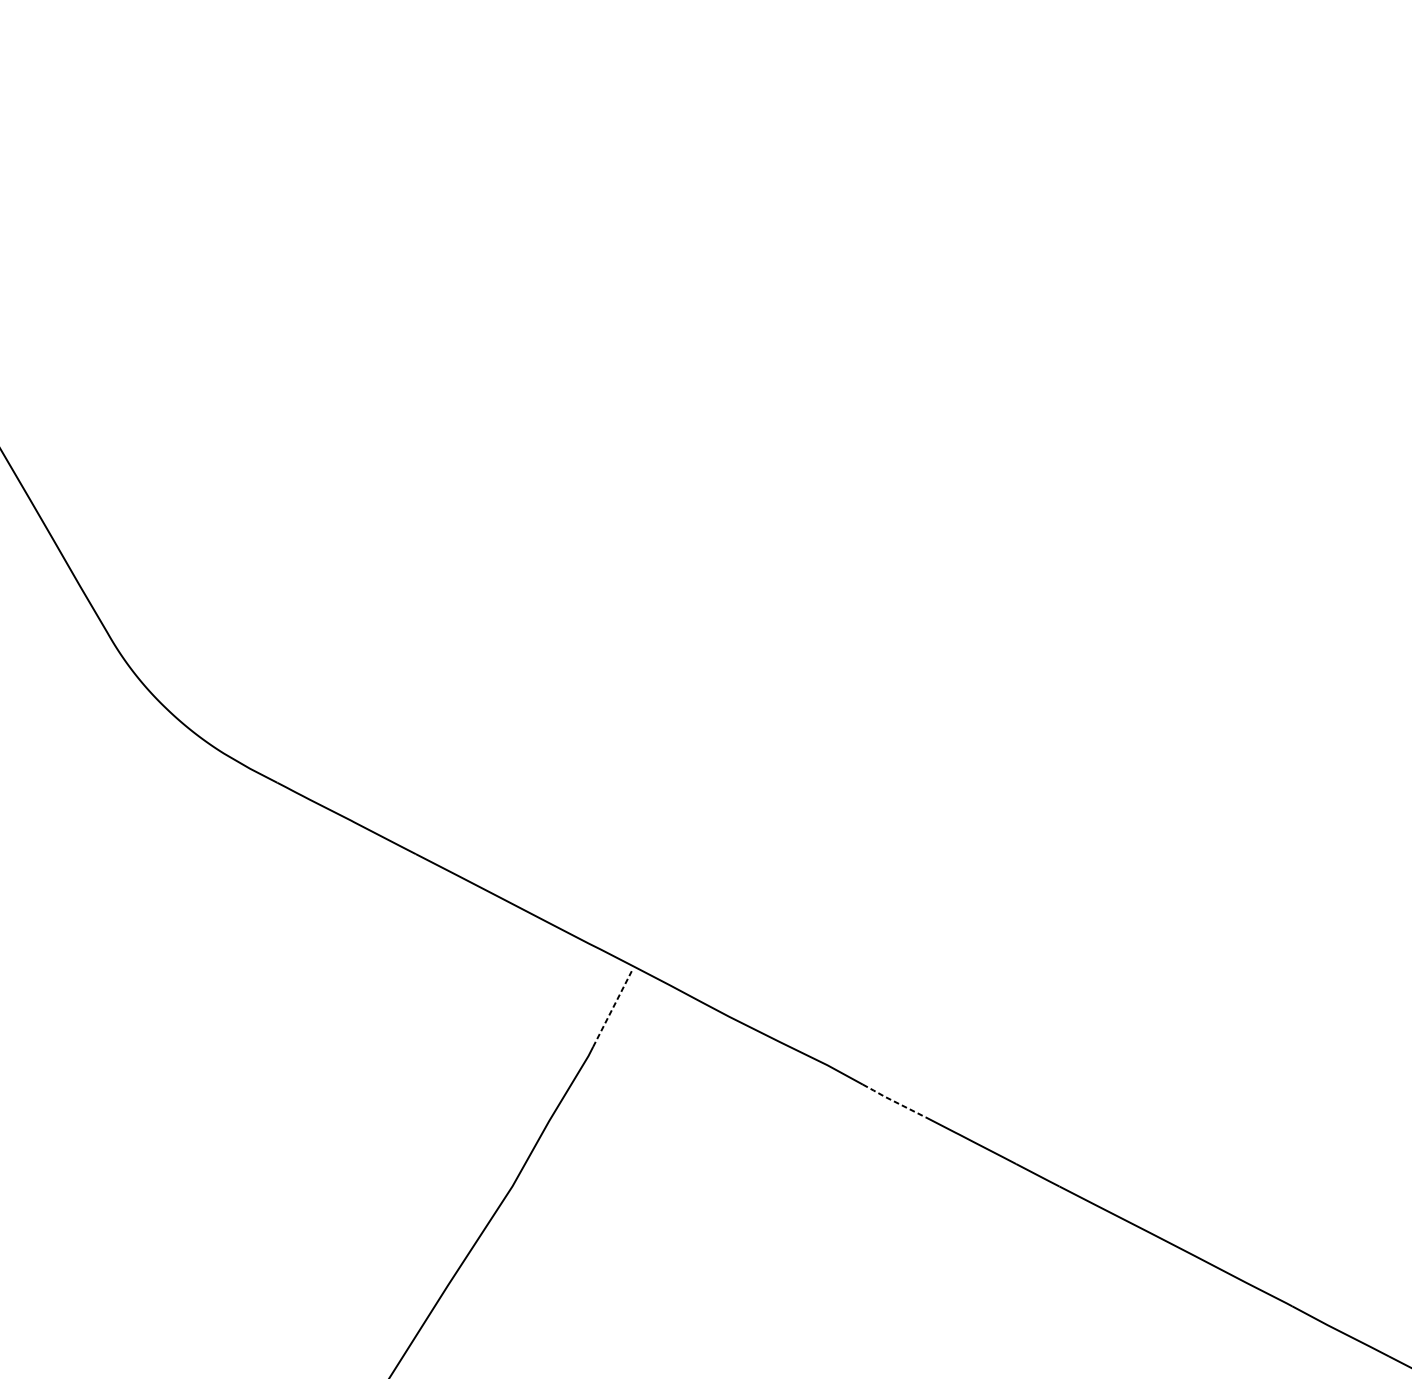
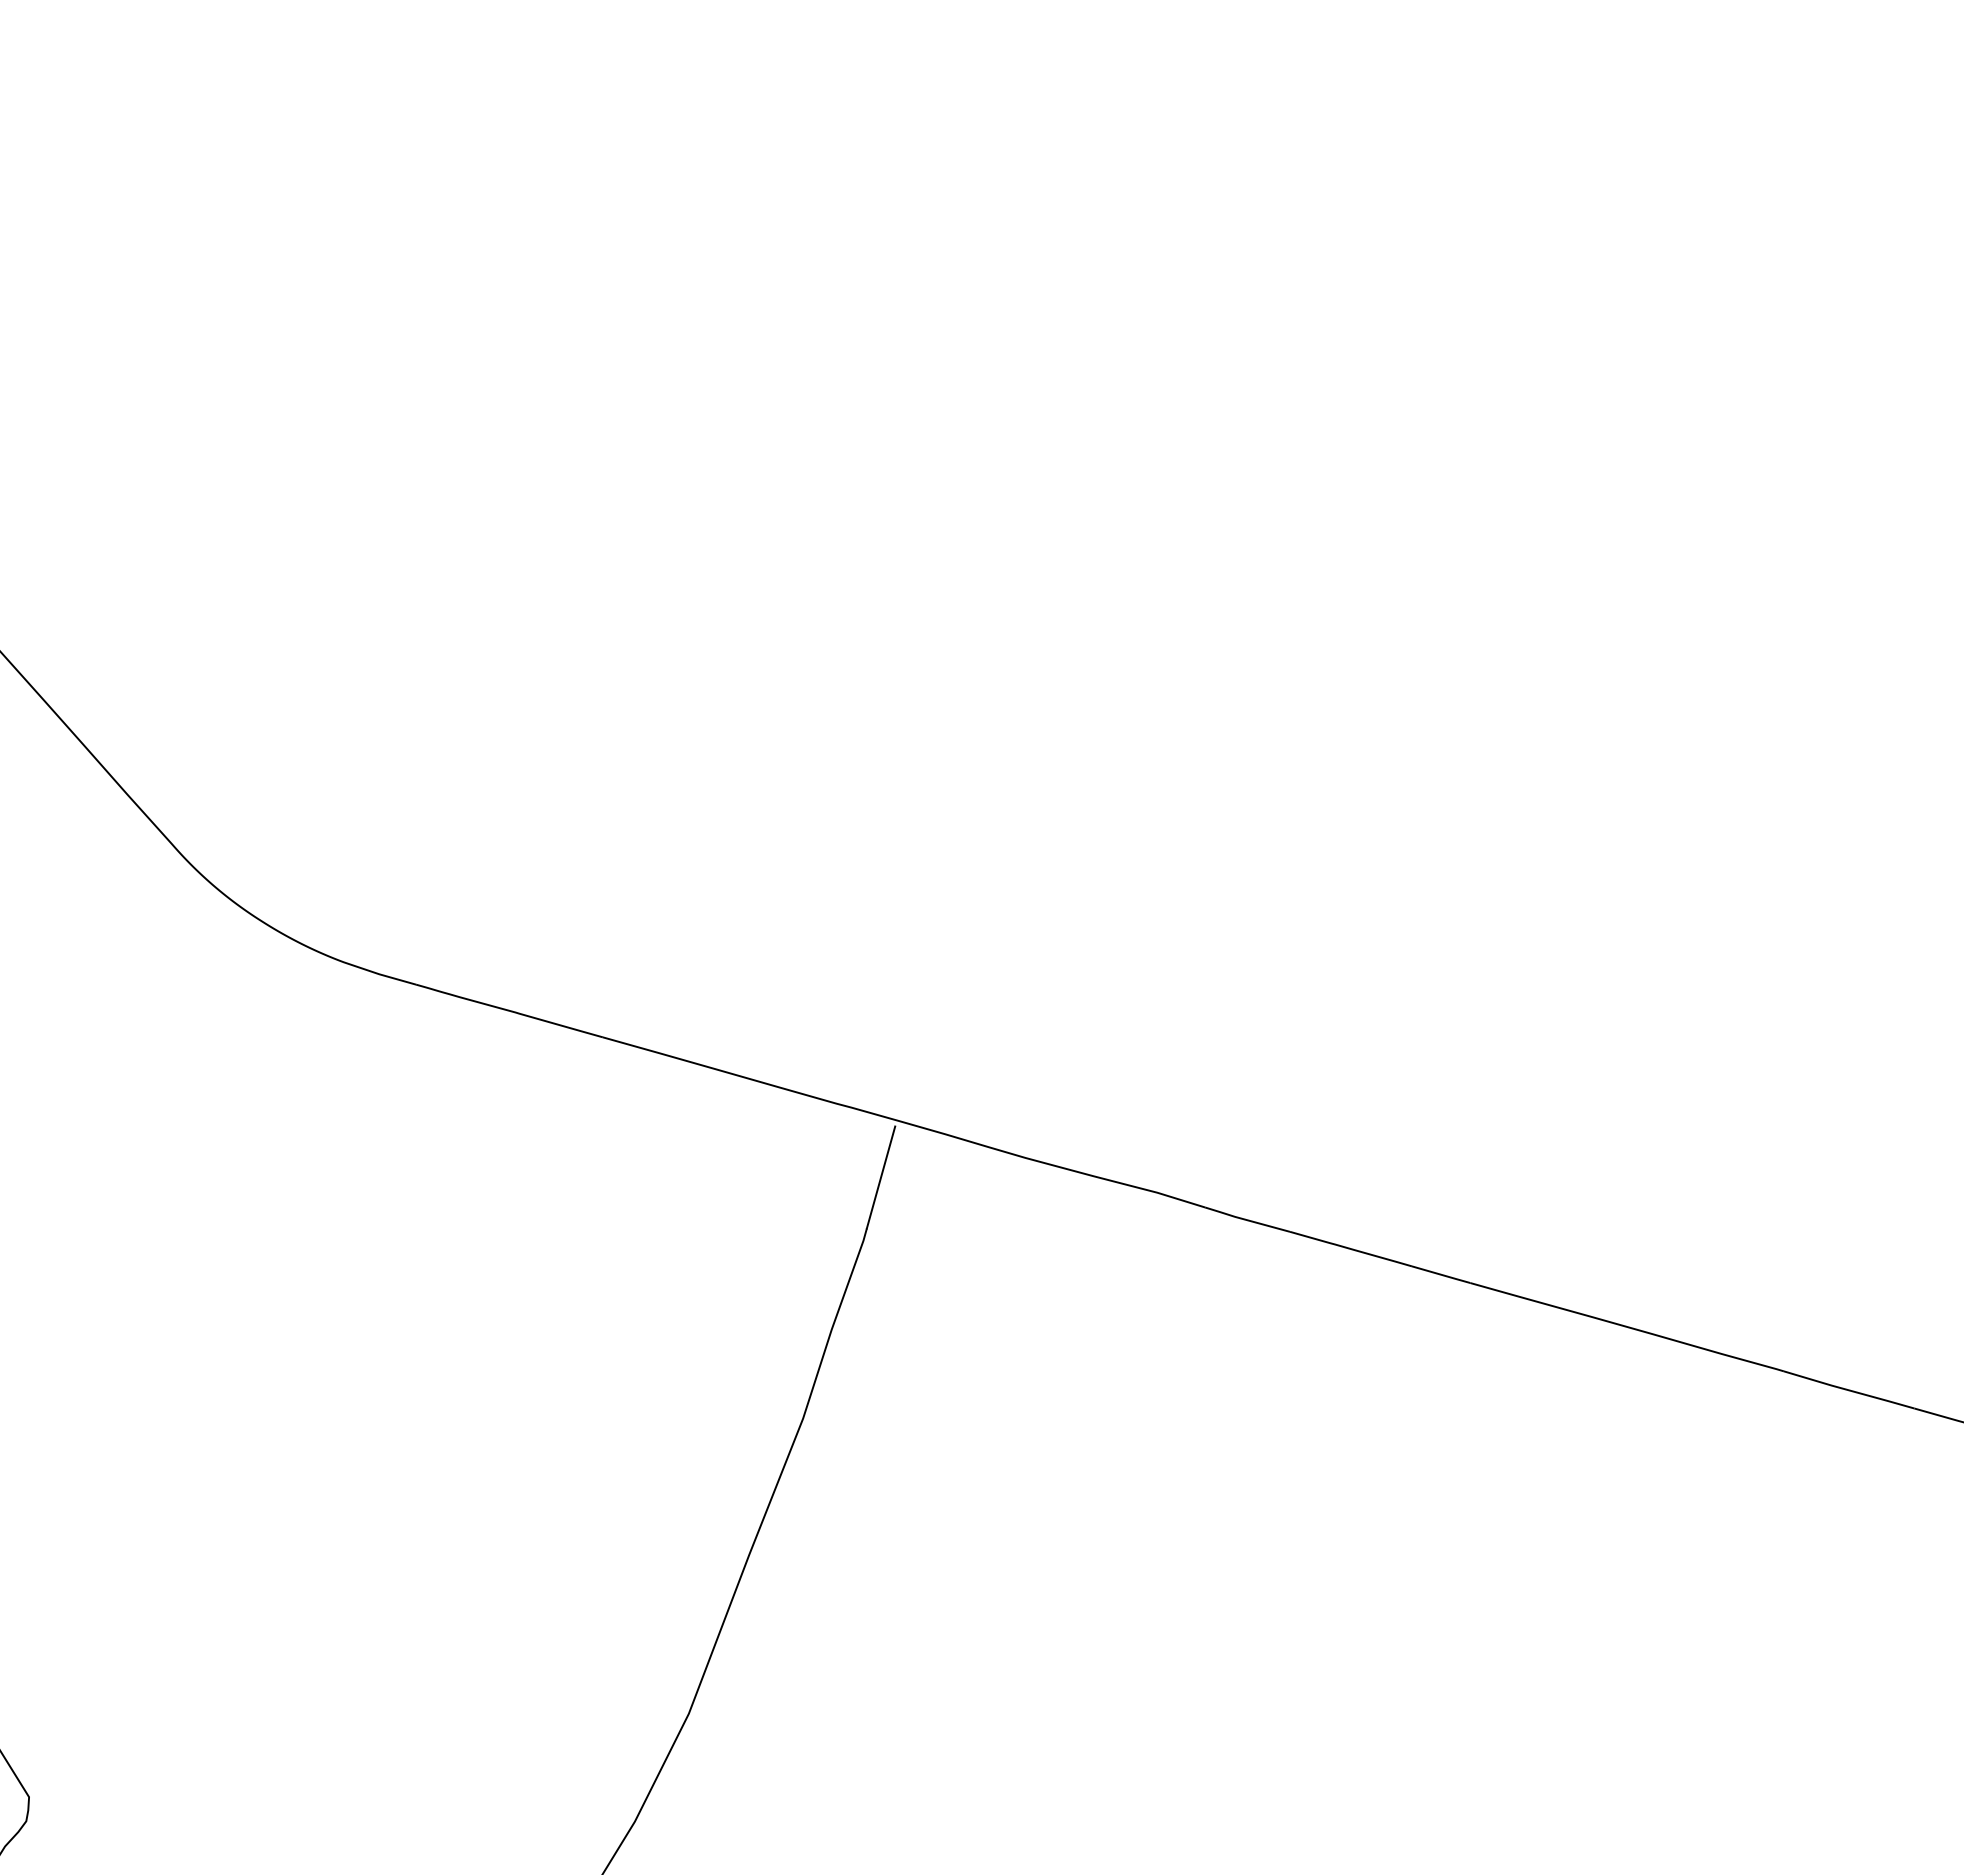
line: (612, 1009) -> (881, 1177), dashed -> solid
line: (893, 1100) -> (1246, 1219), dashed -> solid

